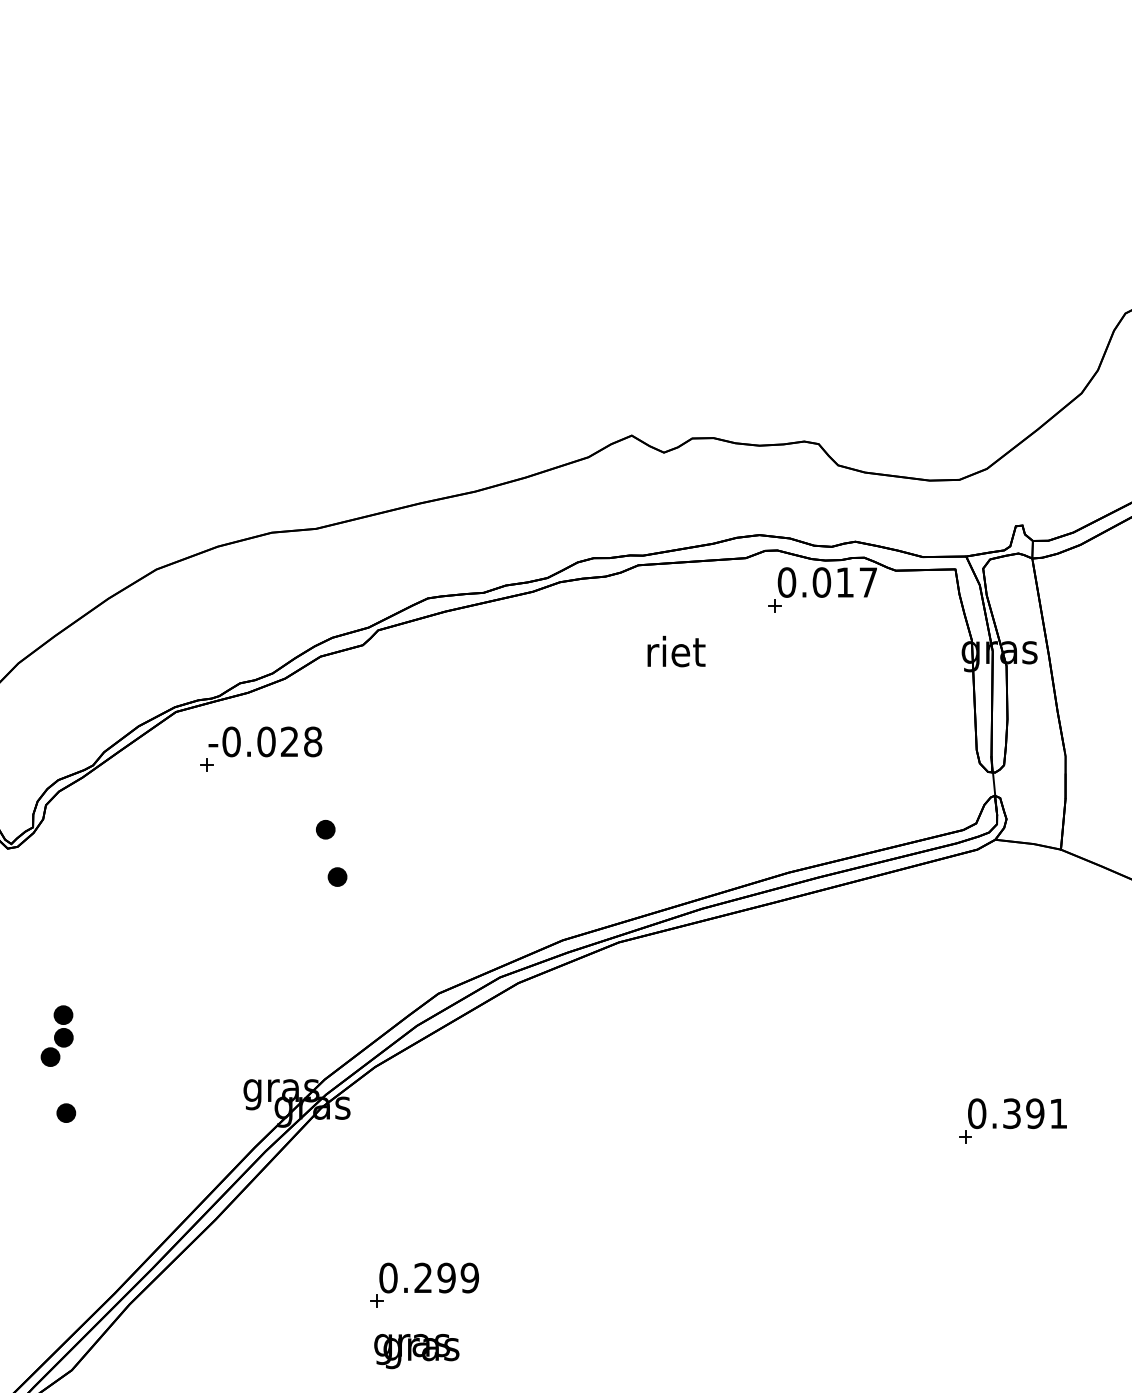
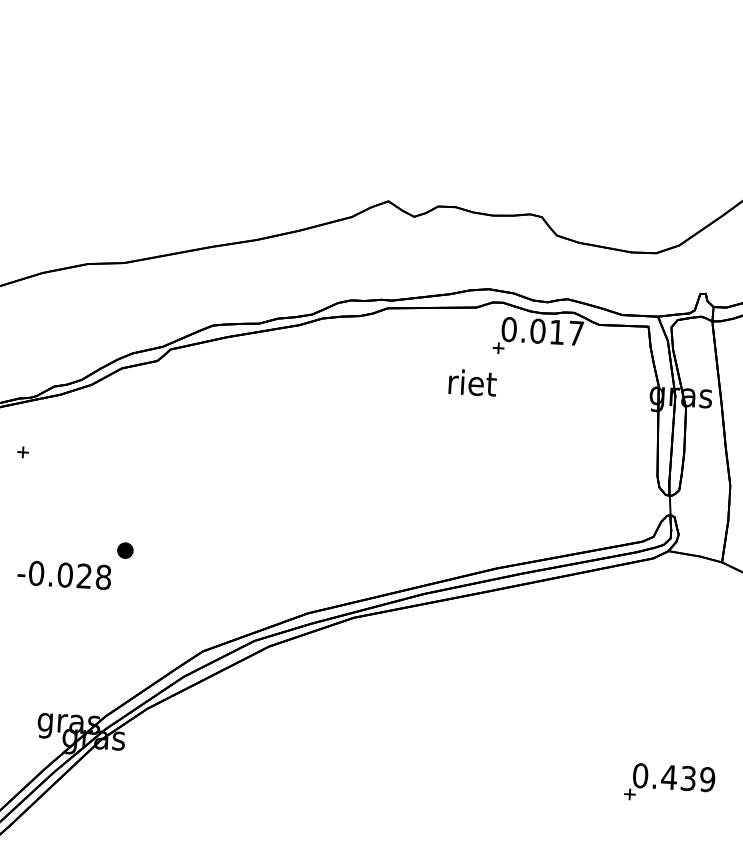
text: (676, 651) -> (472, 382), moved
text: (265, 741) -> (64, 574), moved
part: (325, 829) -> (117, 510), removed
text: (1034, 1113) -> (687, 778), 0.391 -> 0.439

